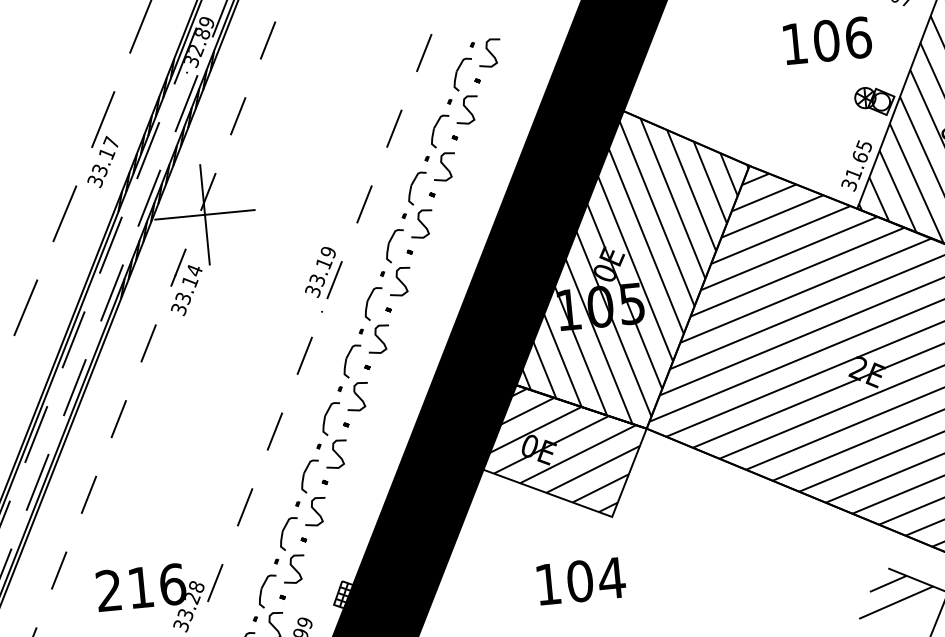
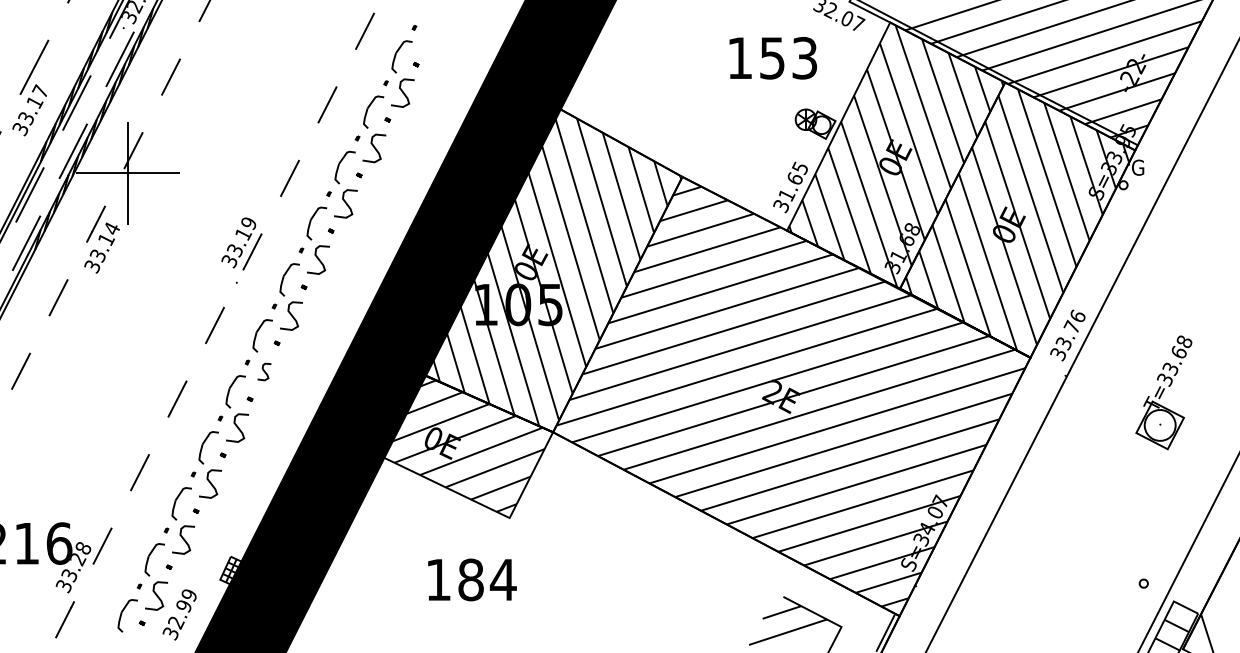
text: (842, 38) -> (788, 57), 106 -> 153
curve: (490, 52) -> (431, 37), removed
part: (357, 396) -> (264, 371), size x0.6
text: (579, 580) -> (470, 579), 104 -> 184

